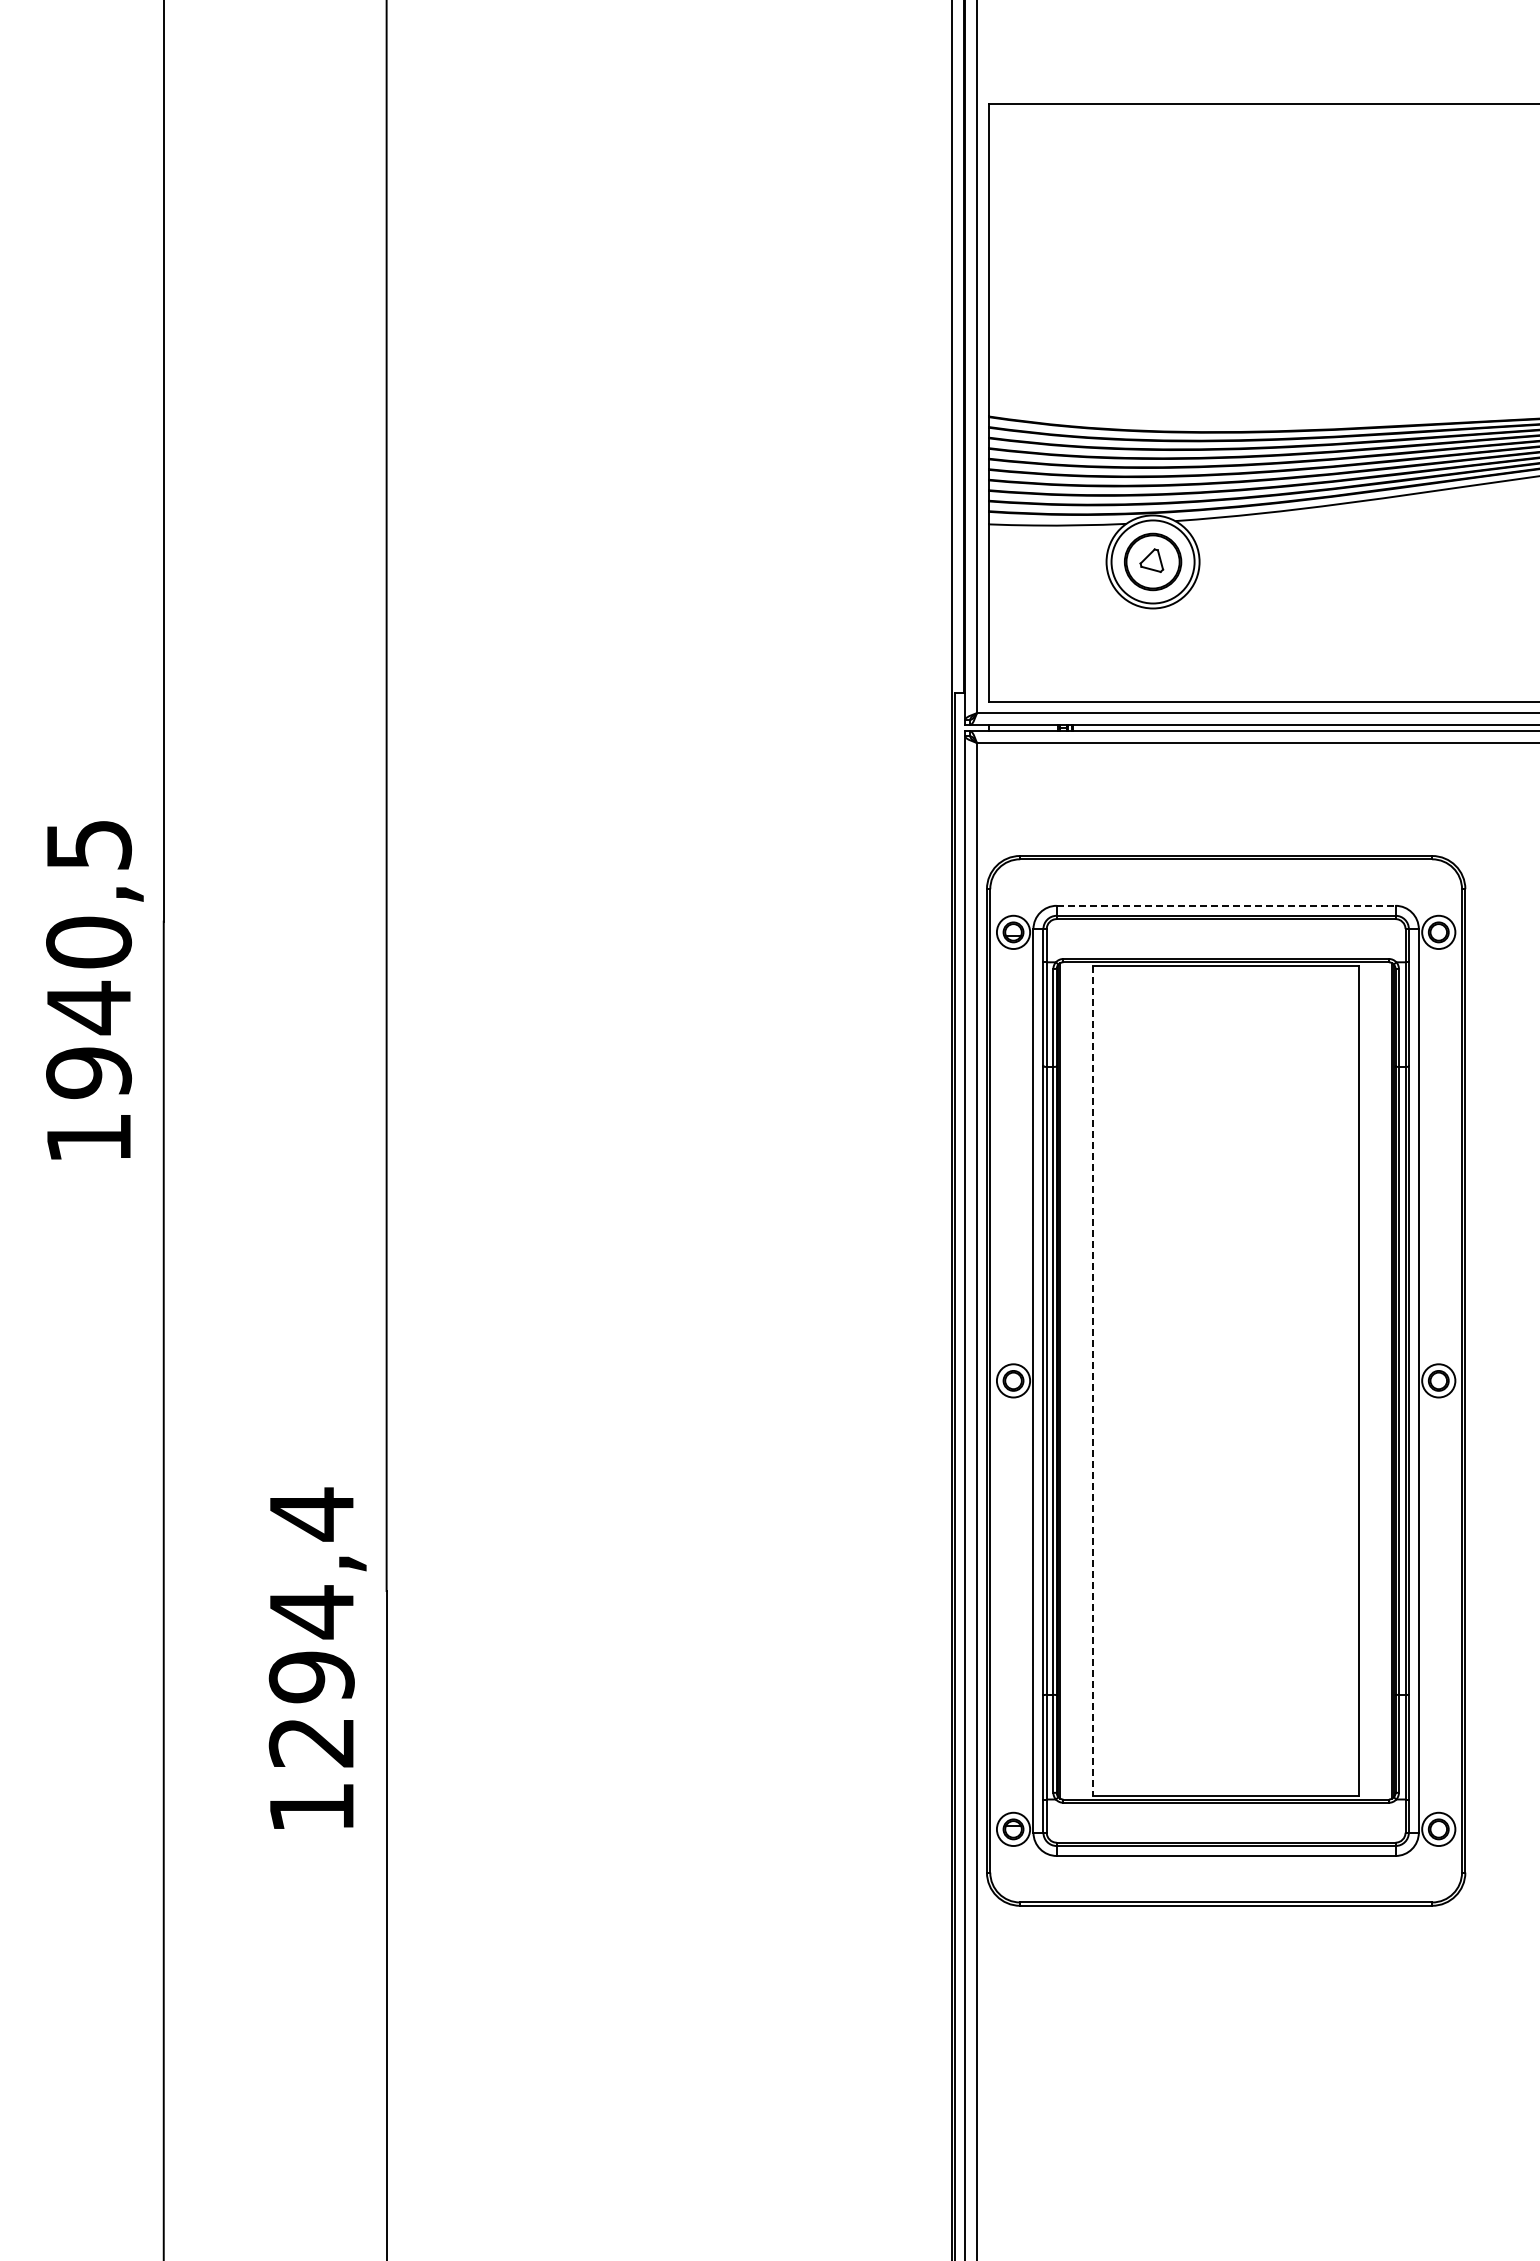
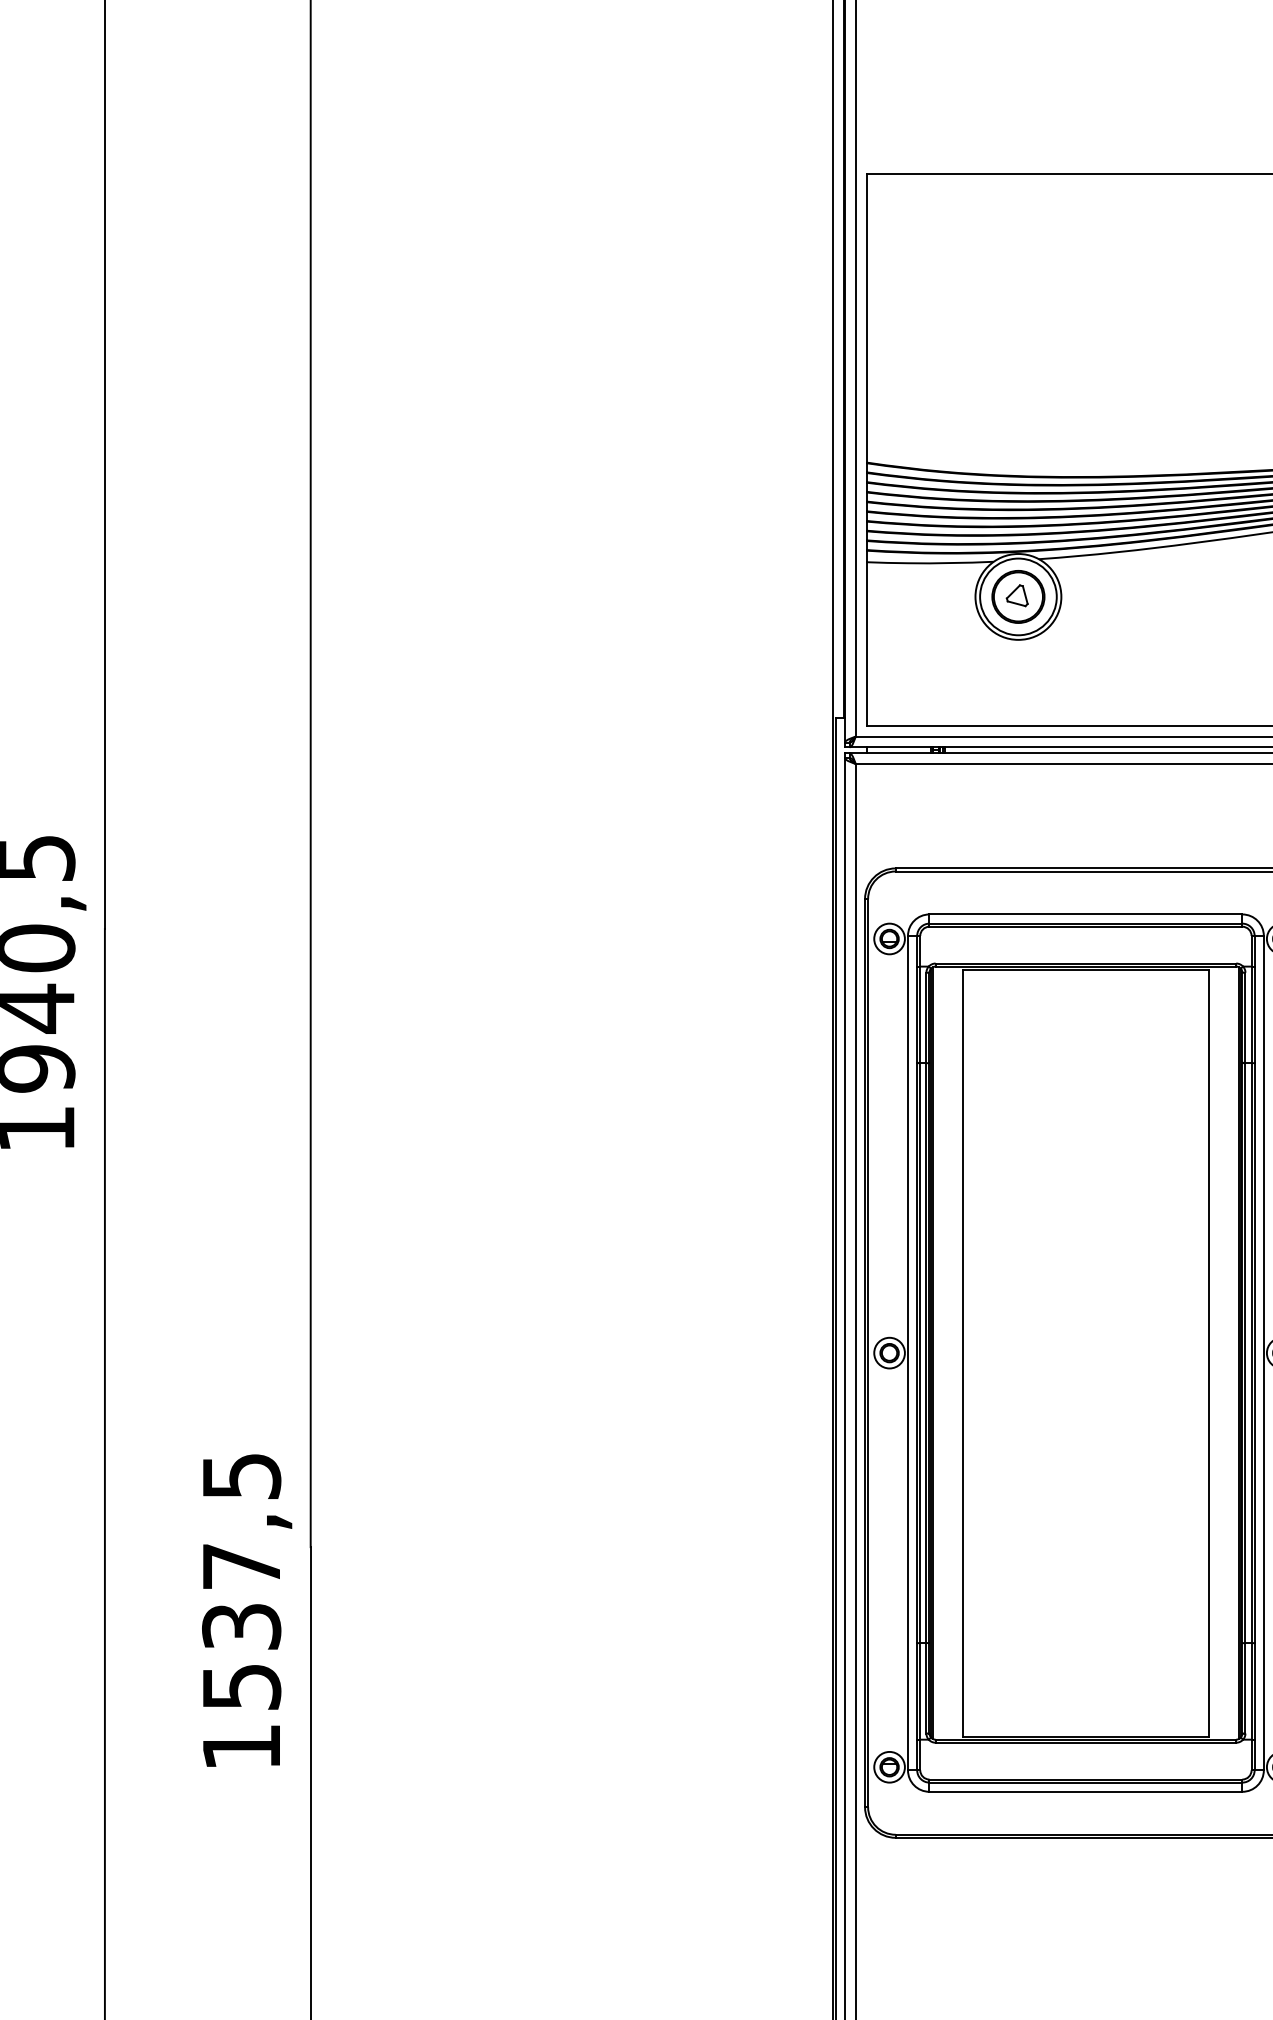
line: (1226, 905) -> (1086, 914), dashed -> solid
line: (1093, 1381) -> (963, 1353), dashed -> solid
text: (311, 1627) -> (241, 1580), 1294,4 -> 1537,5

